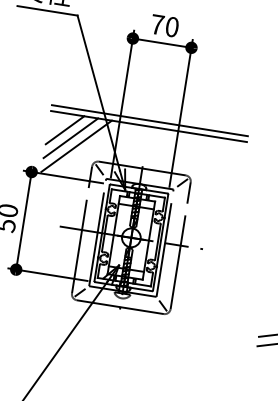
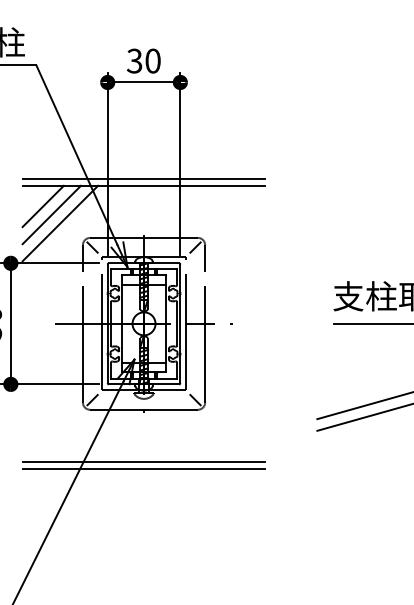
text: (157, 24) -> (134, 60), 70 -> 30
line: (113, 348) -> (143, 461), added
line: (112, 355) -> (143, 469), added

